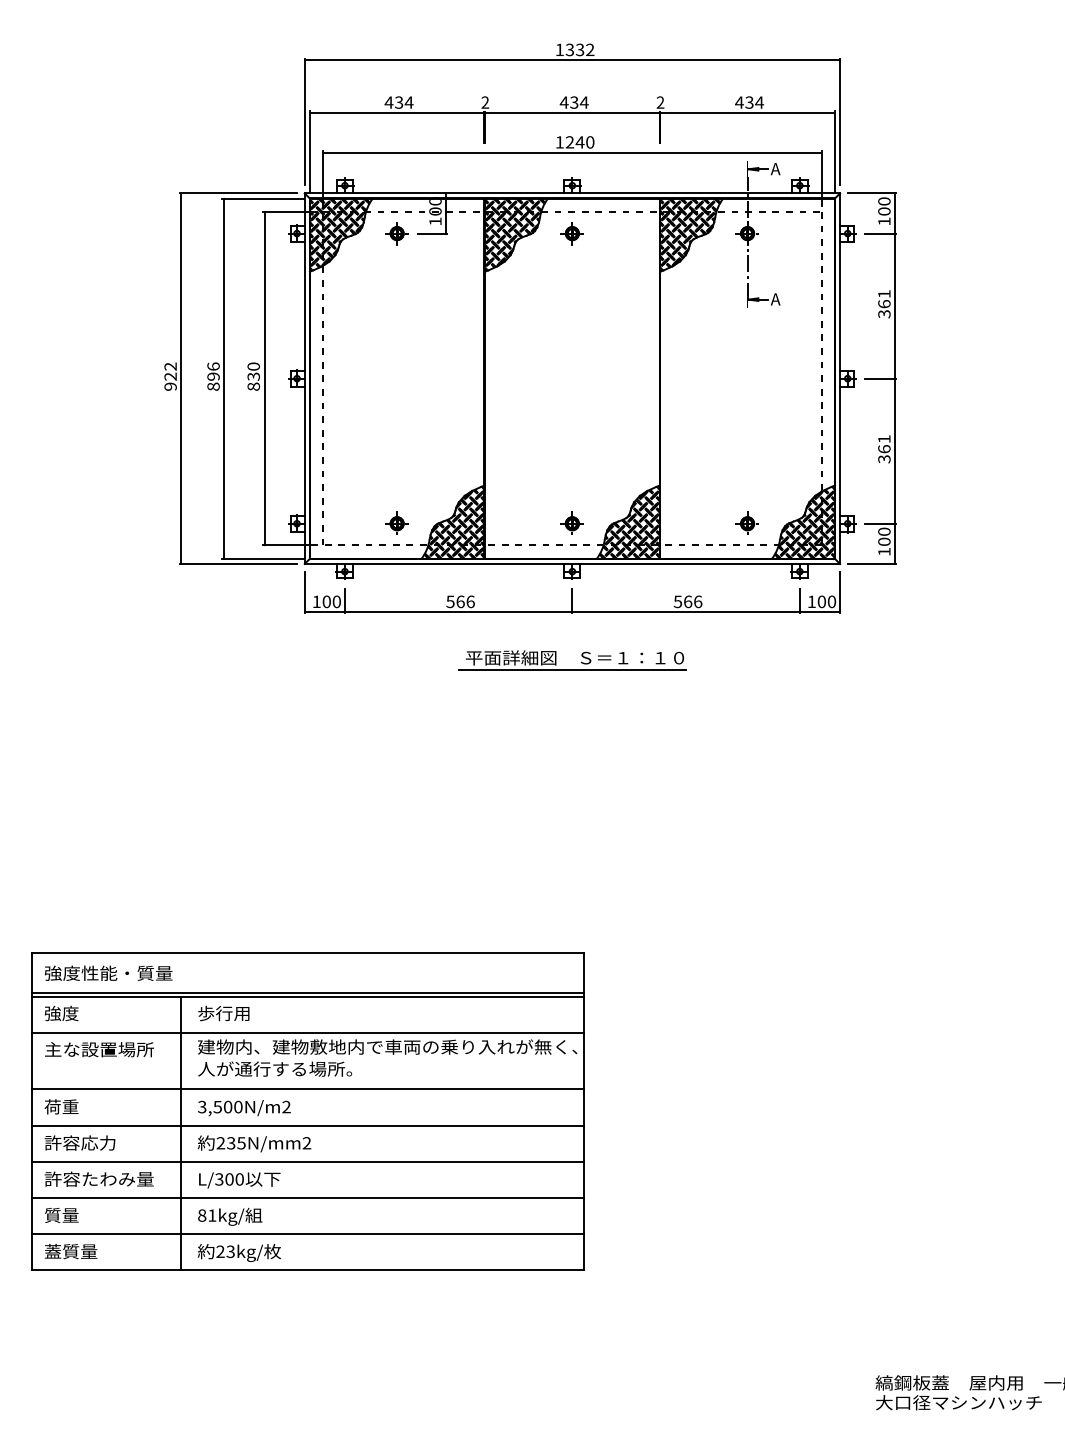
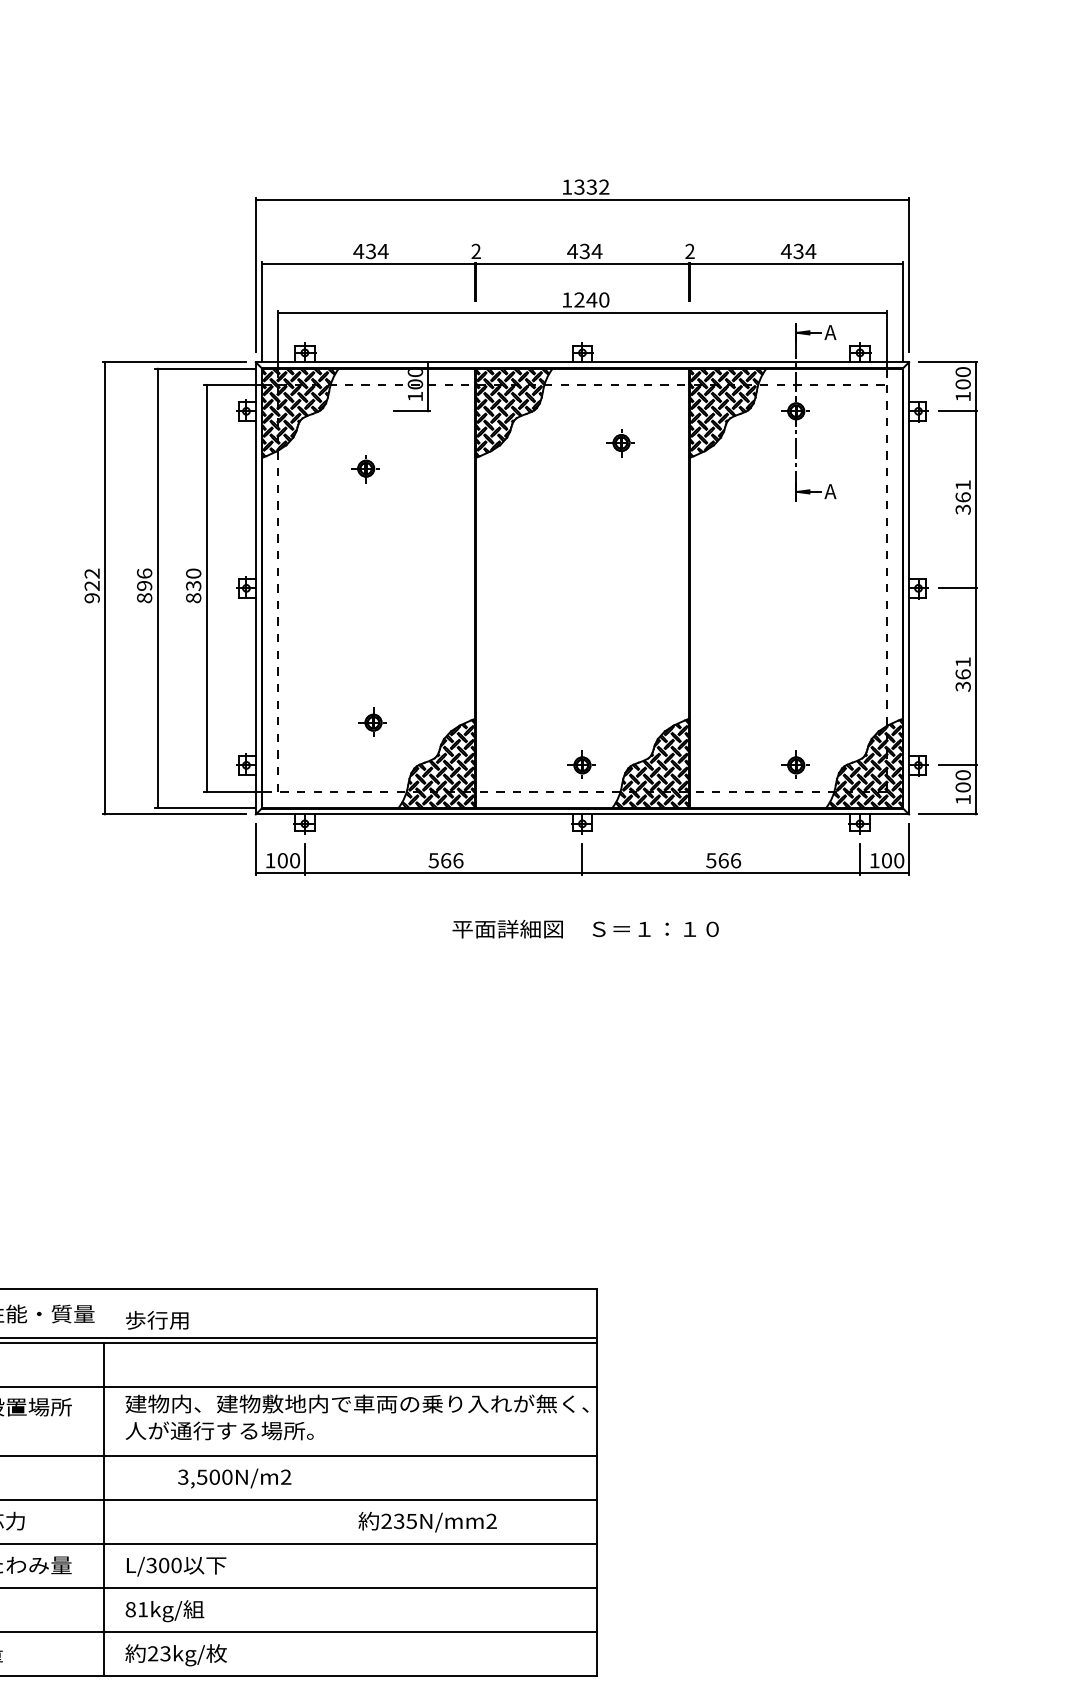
part: (396, 233) -> (365, 468), moved
part: (571, 233) -> (620, 442), moved
part: (396, 522) -> (372, 721), moved
line: (571, 670) -> (581, 944), removed
text: (223, 1013) -> (156, 1320), moved
text: (244, 1108) -> (234, 1478), moved
text: (254, 1143) -> (427, 1521), moved

